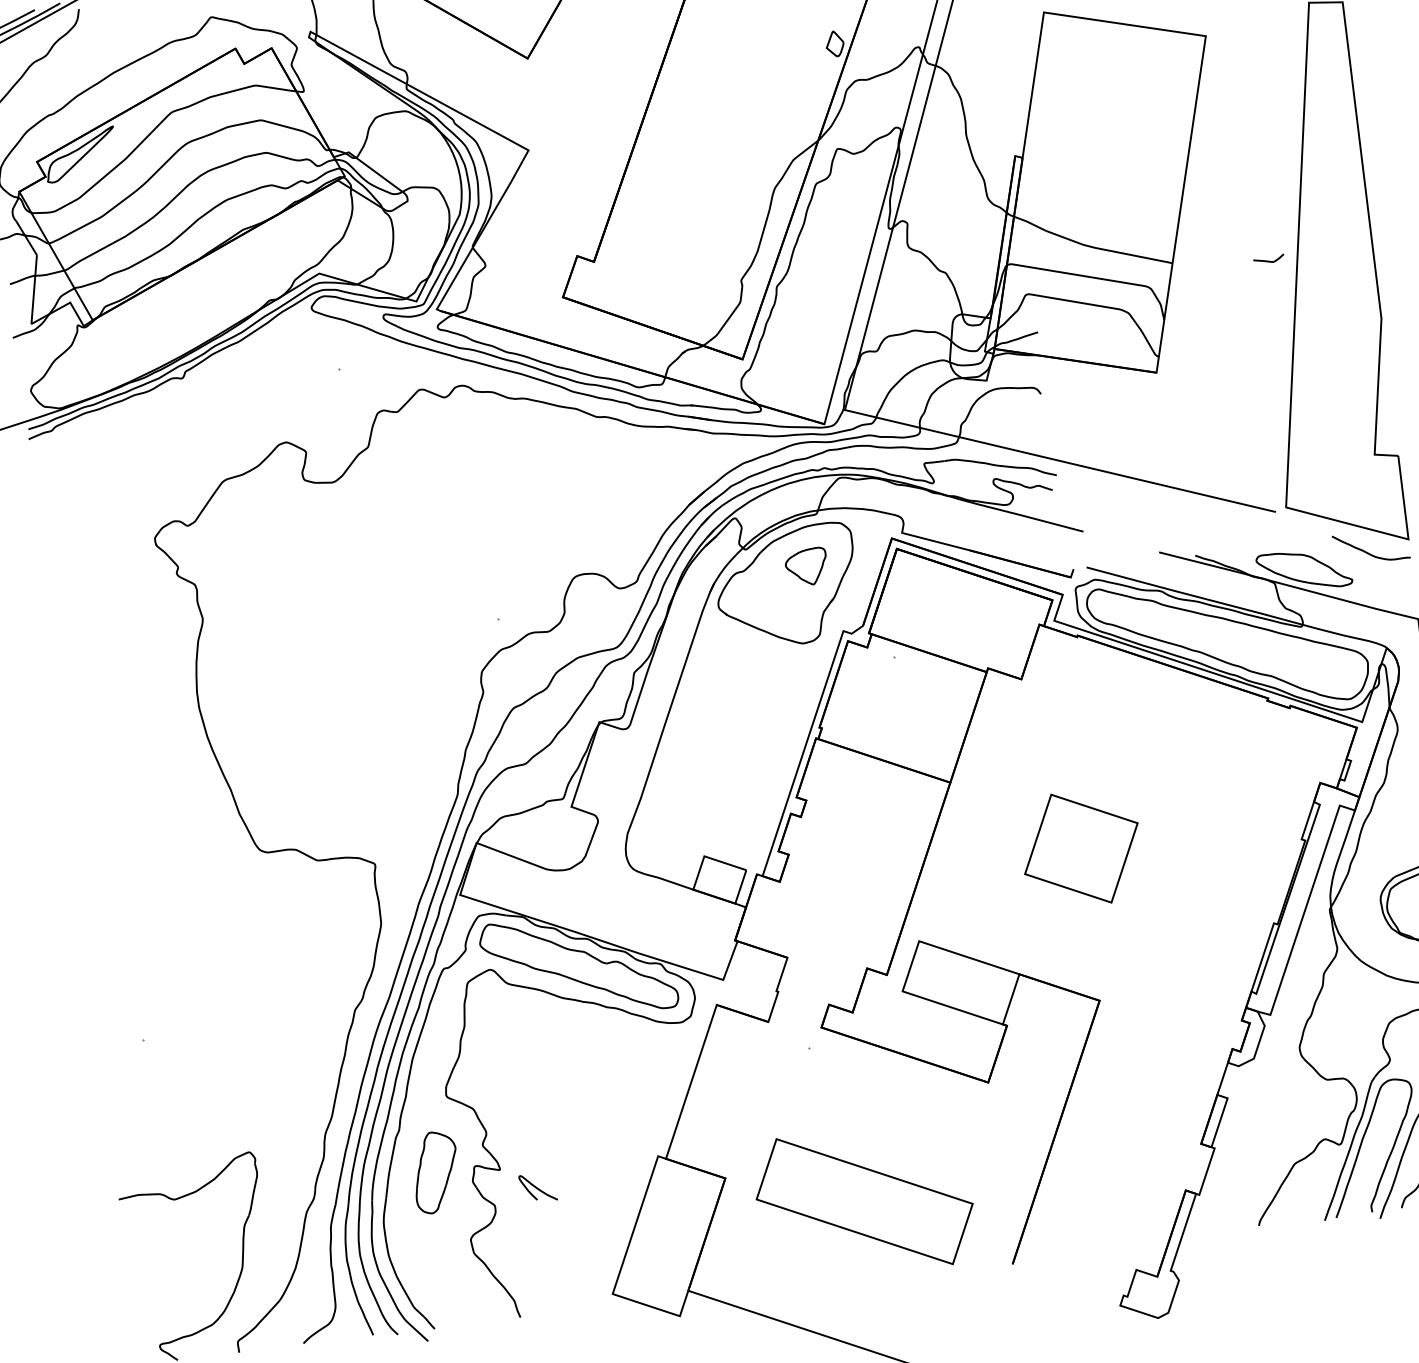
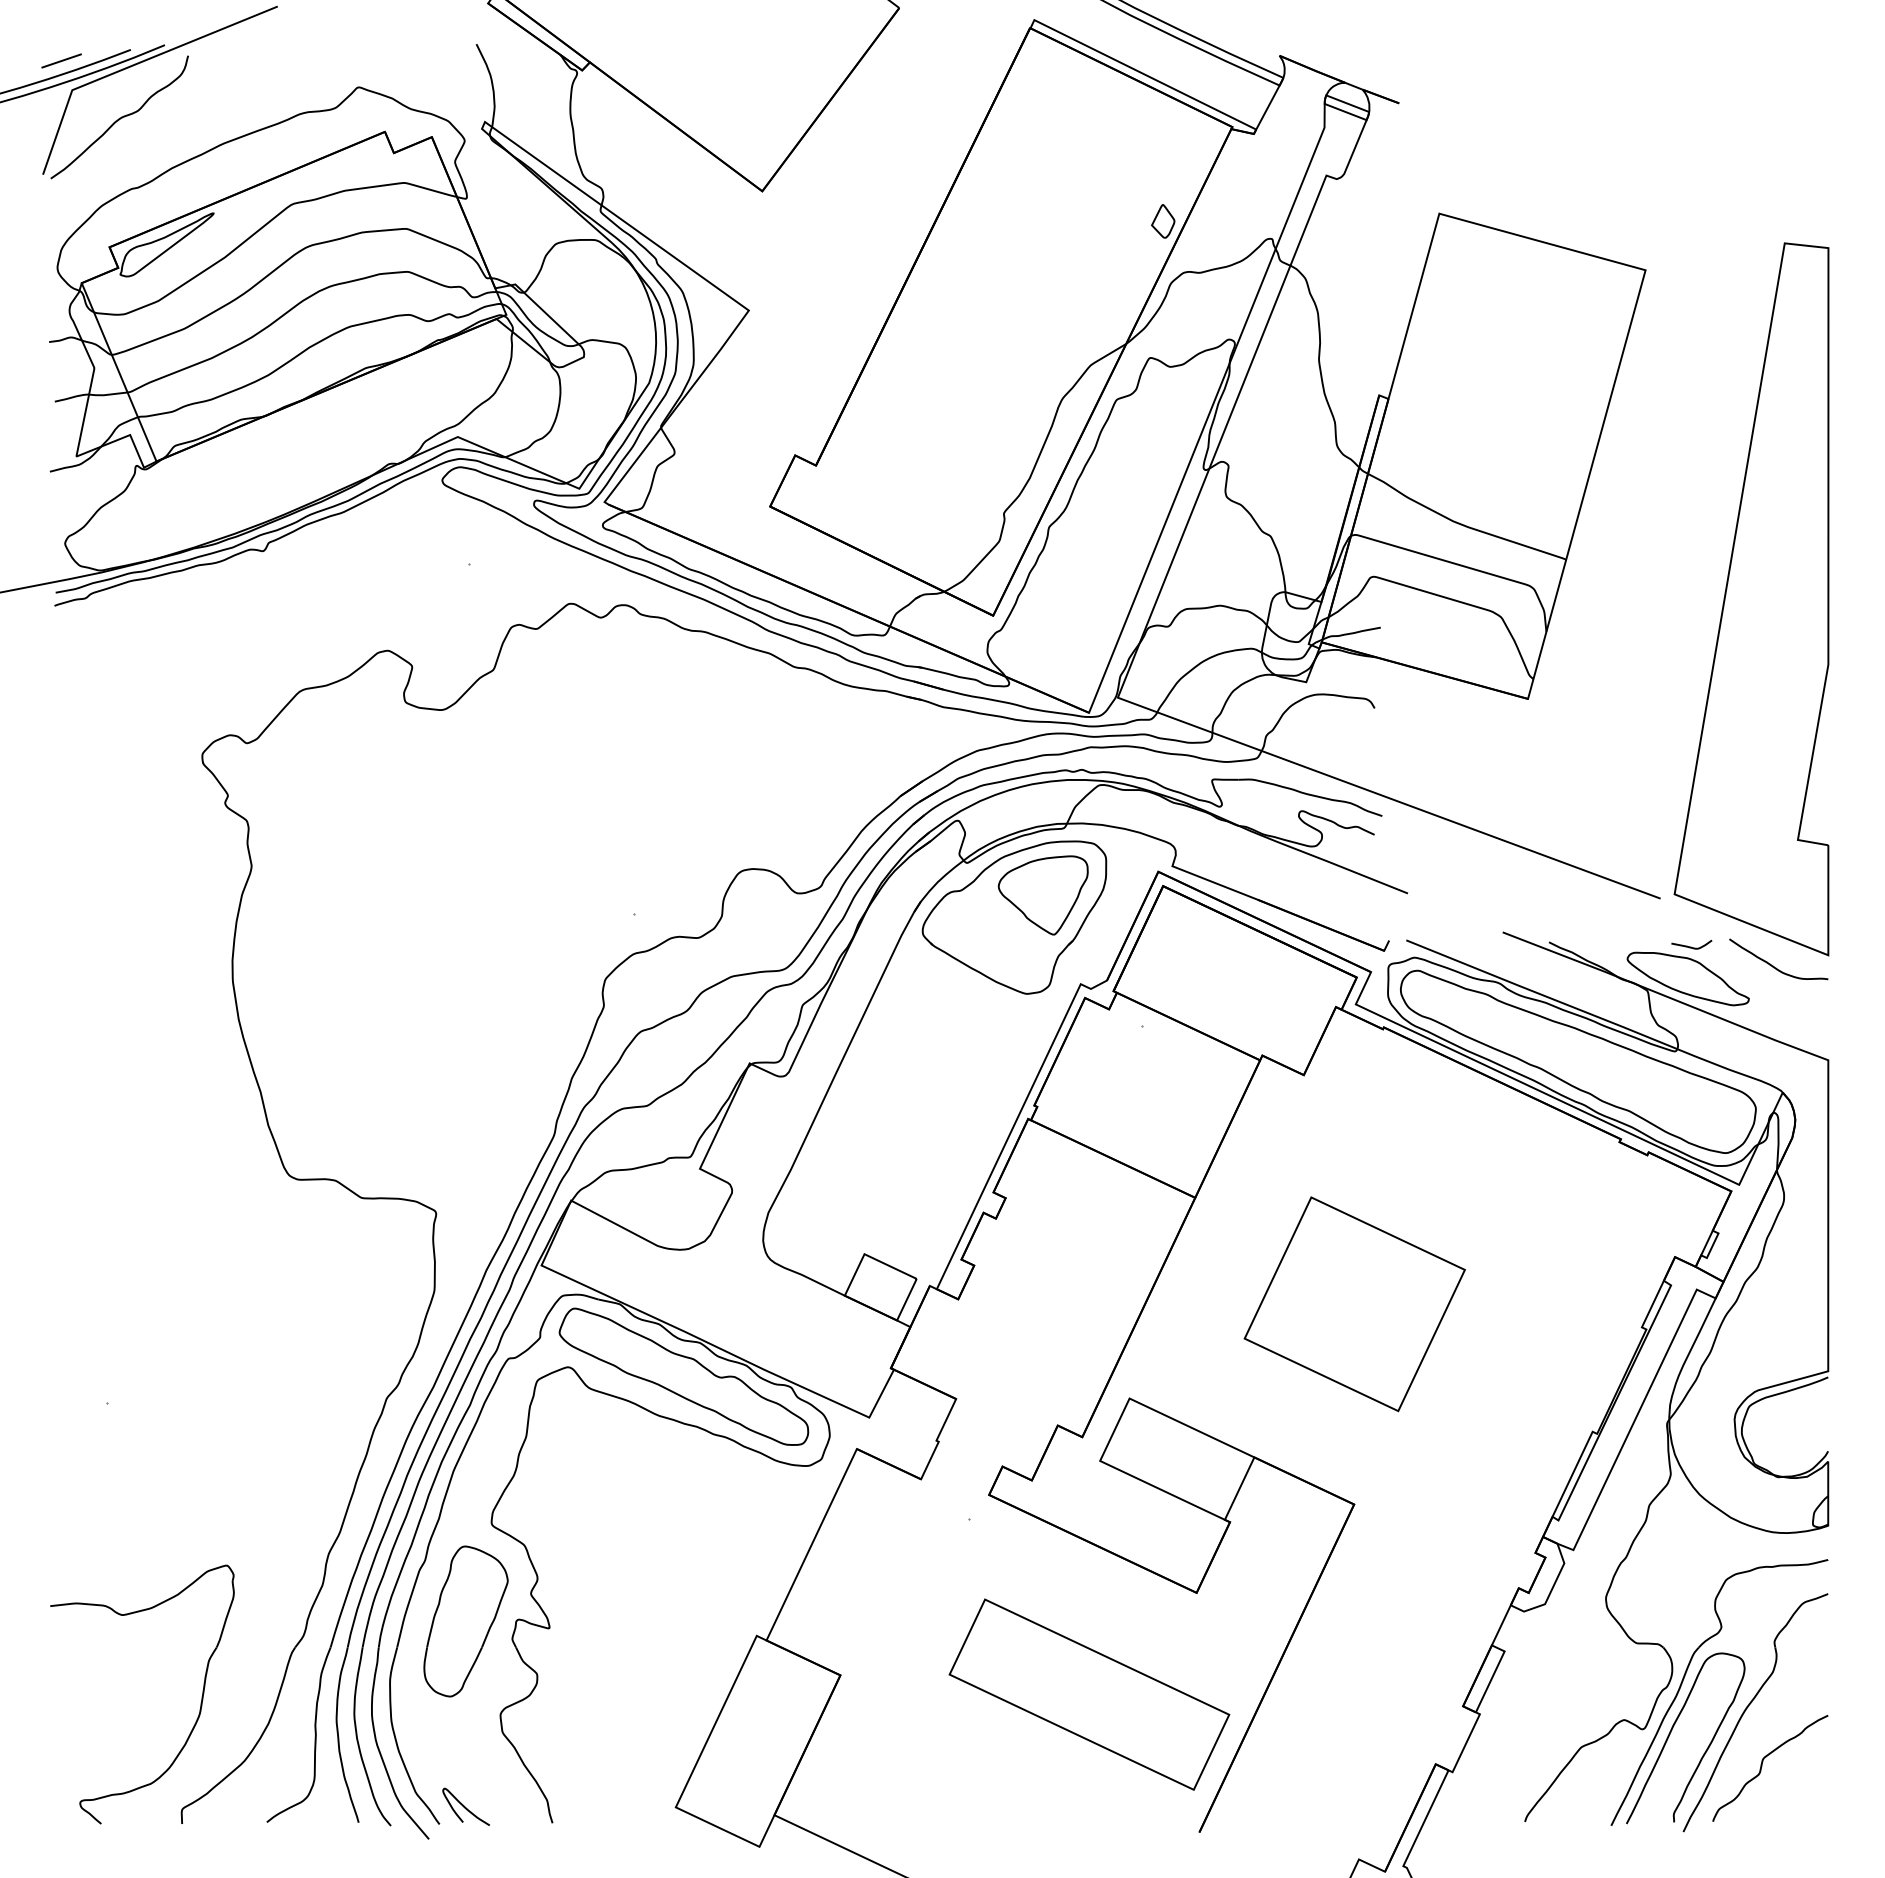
curve: (1268, 260) -> (1691, 946), moved
part: (806, 567) -> (1042, 895), size x1.67
part: (1081, 848) -> (1354, 1304), size x1.43
part: (435, 1172) -> (465, 1621), size x1.43
curve: (537, 1187) -> (465, 1806), moved
part: (864, 1201) -> (1089, 1694), moved

